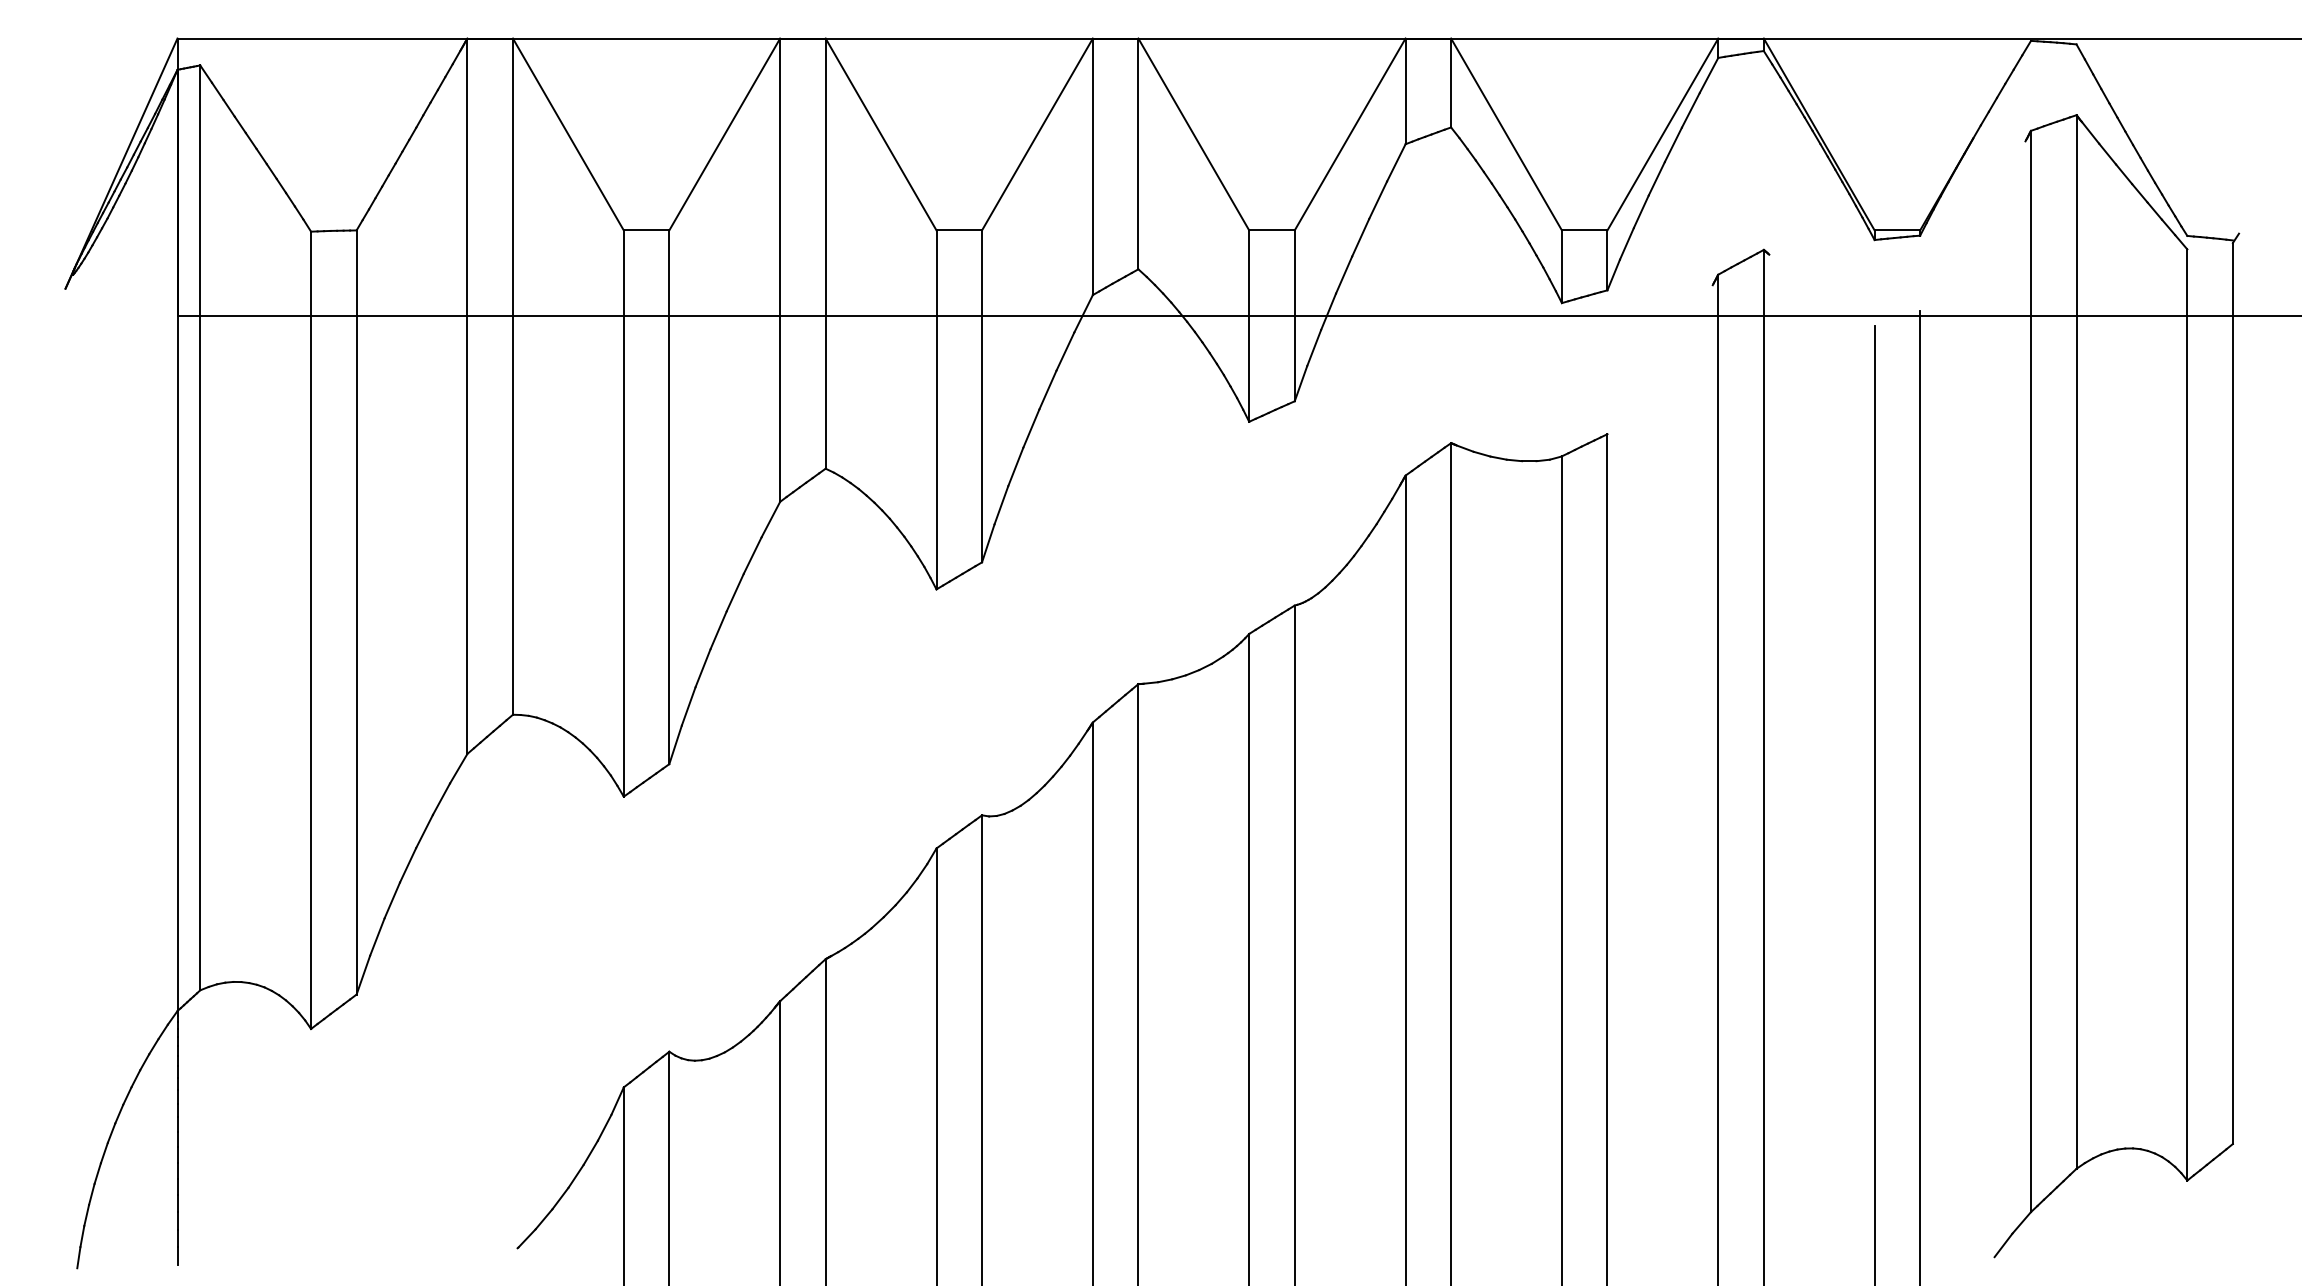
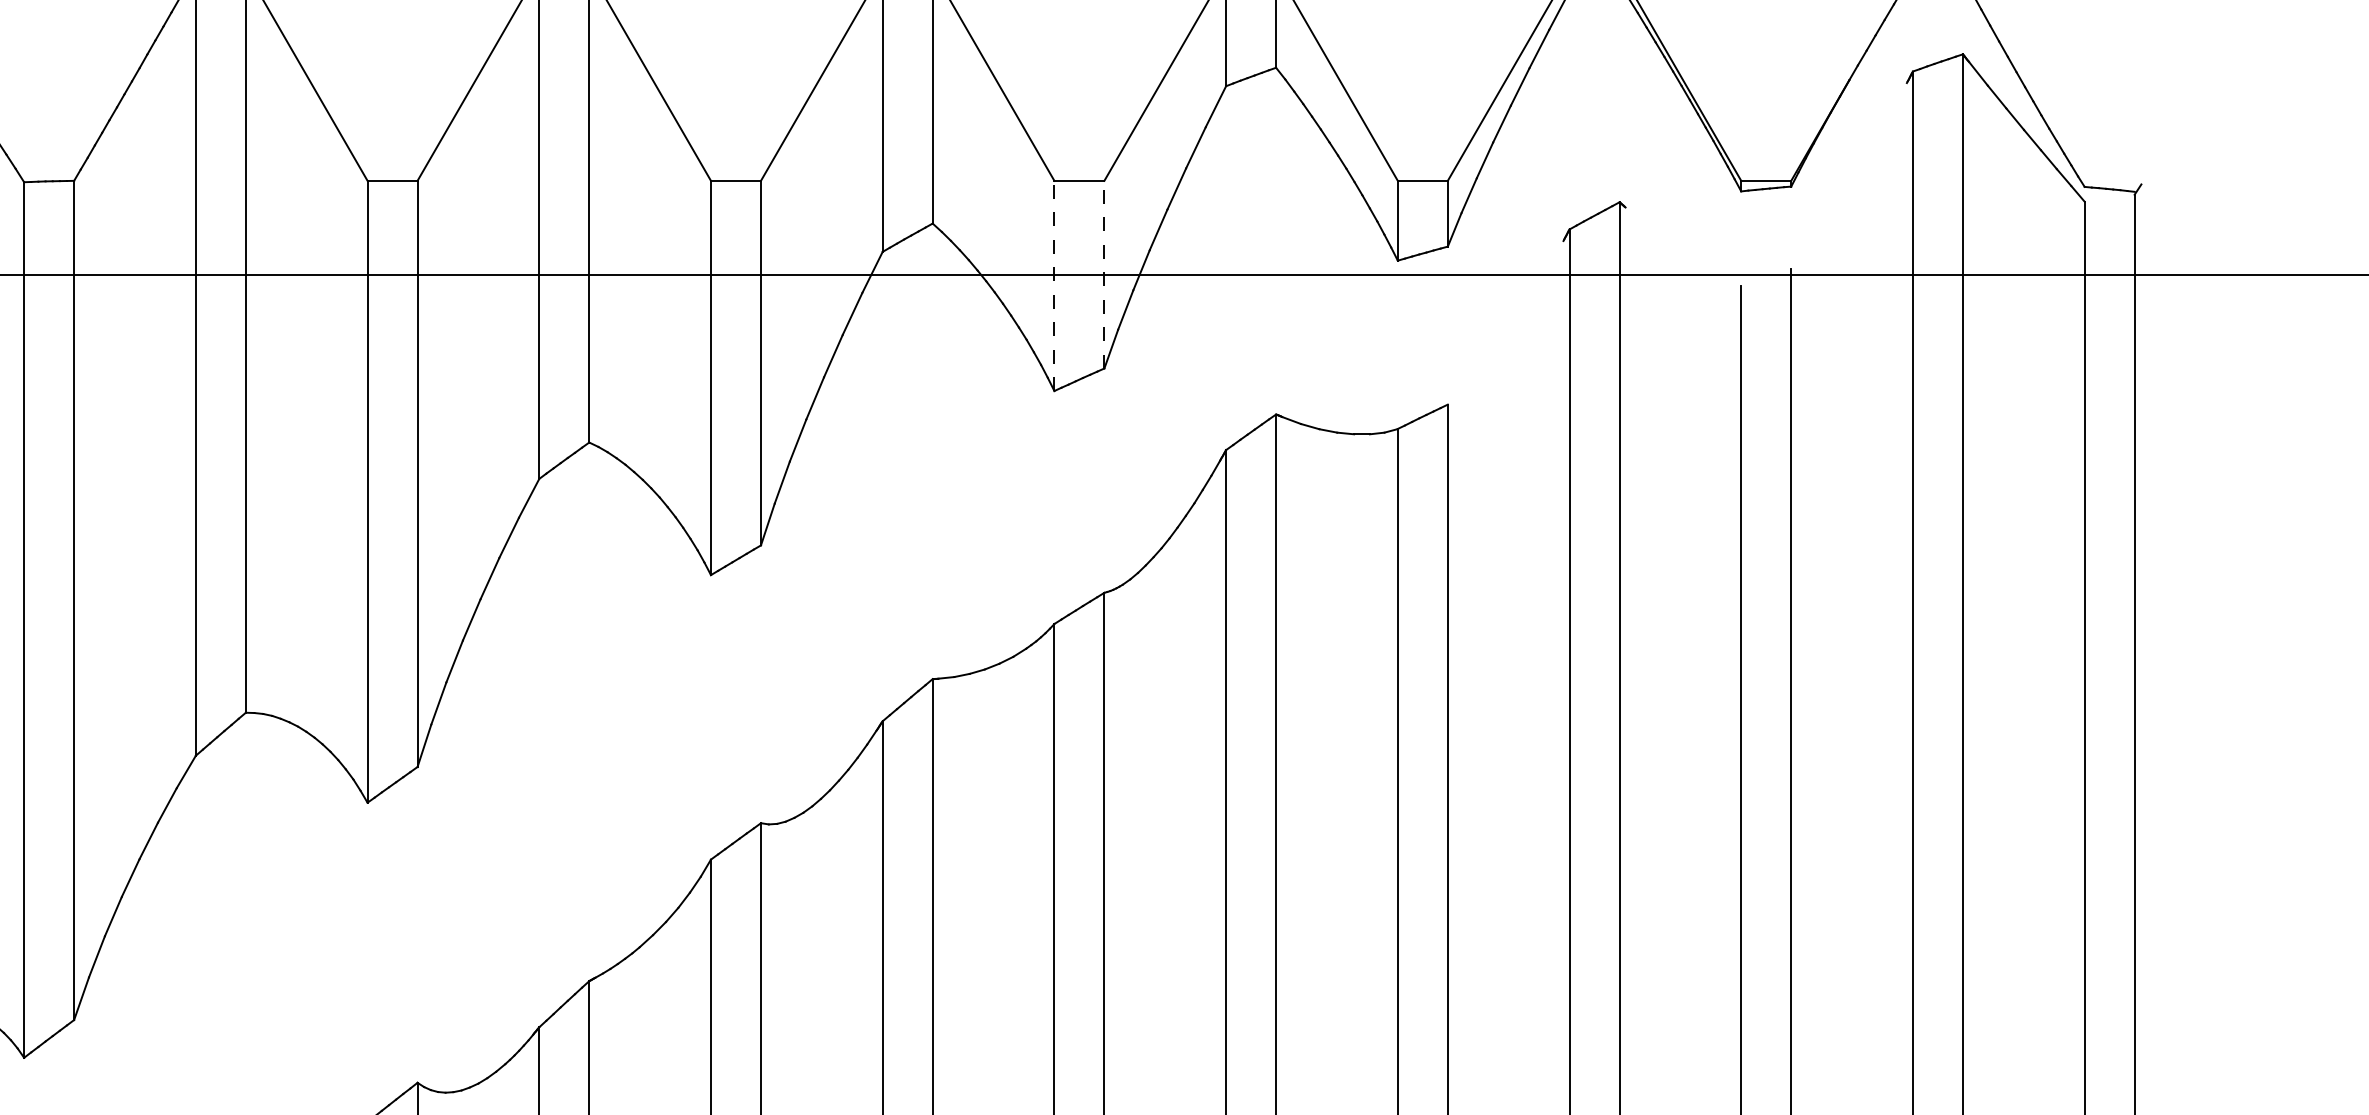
line: (1294, 315) -> (1104, 274), solid -> dashed
line: (1249, 326) -> (1054, 286), solid -> dashed

